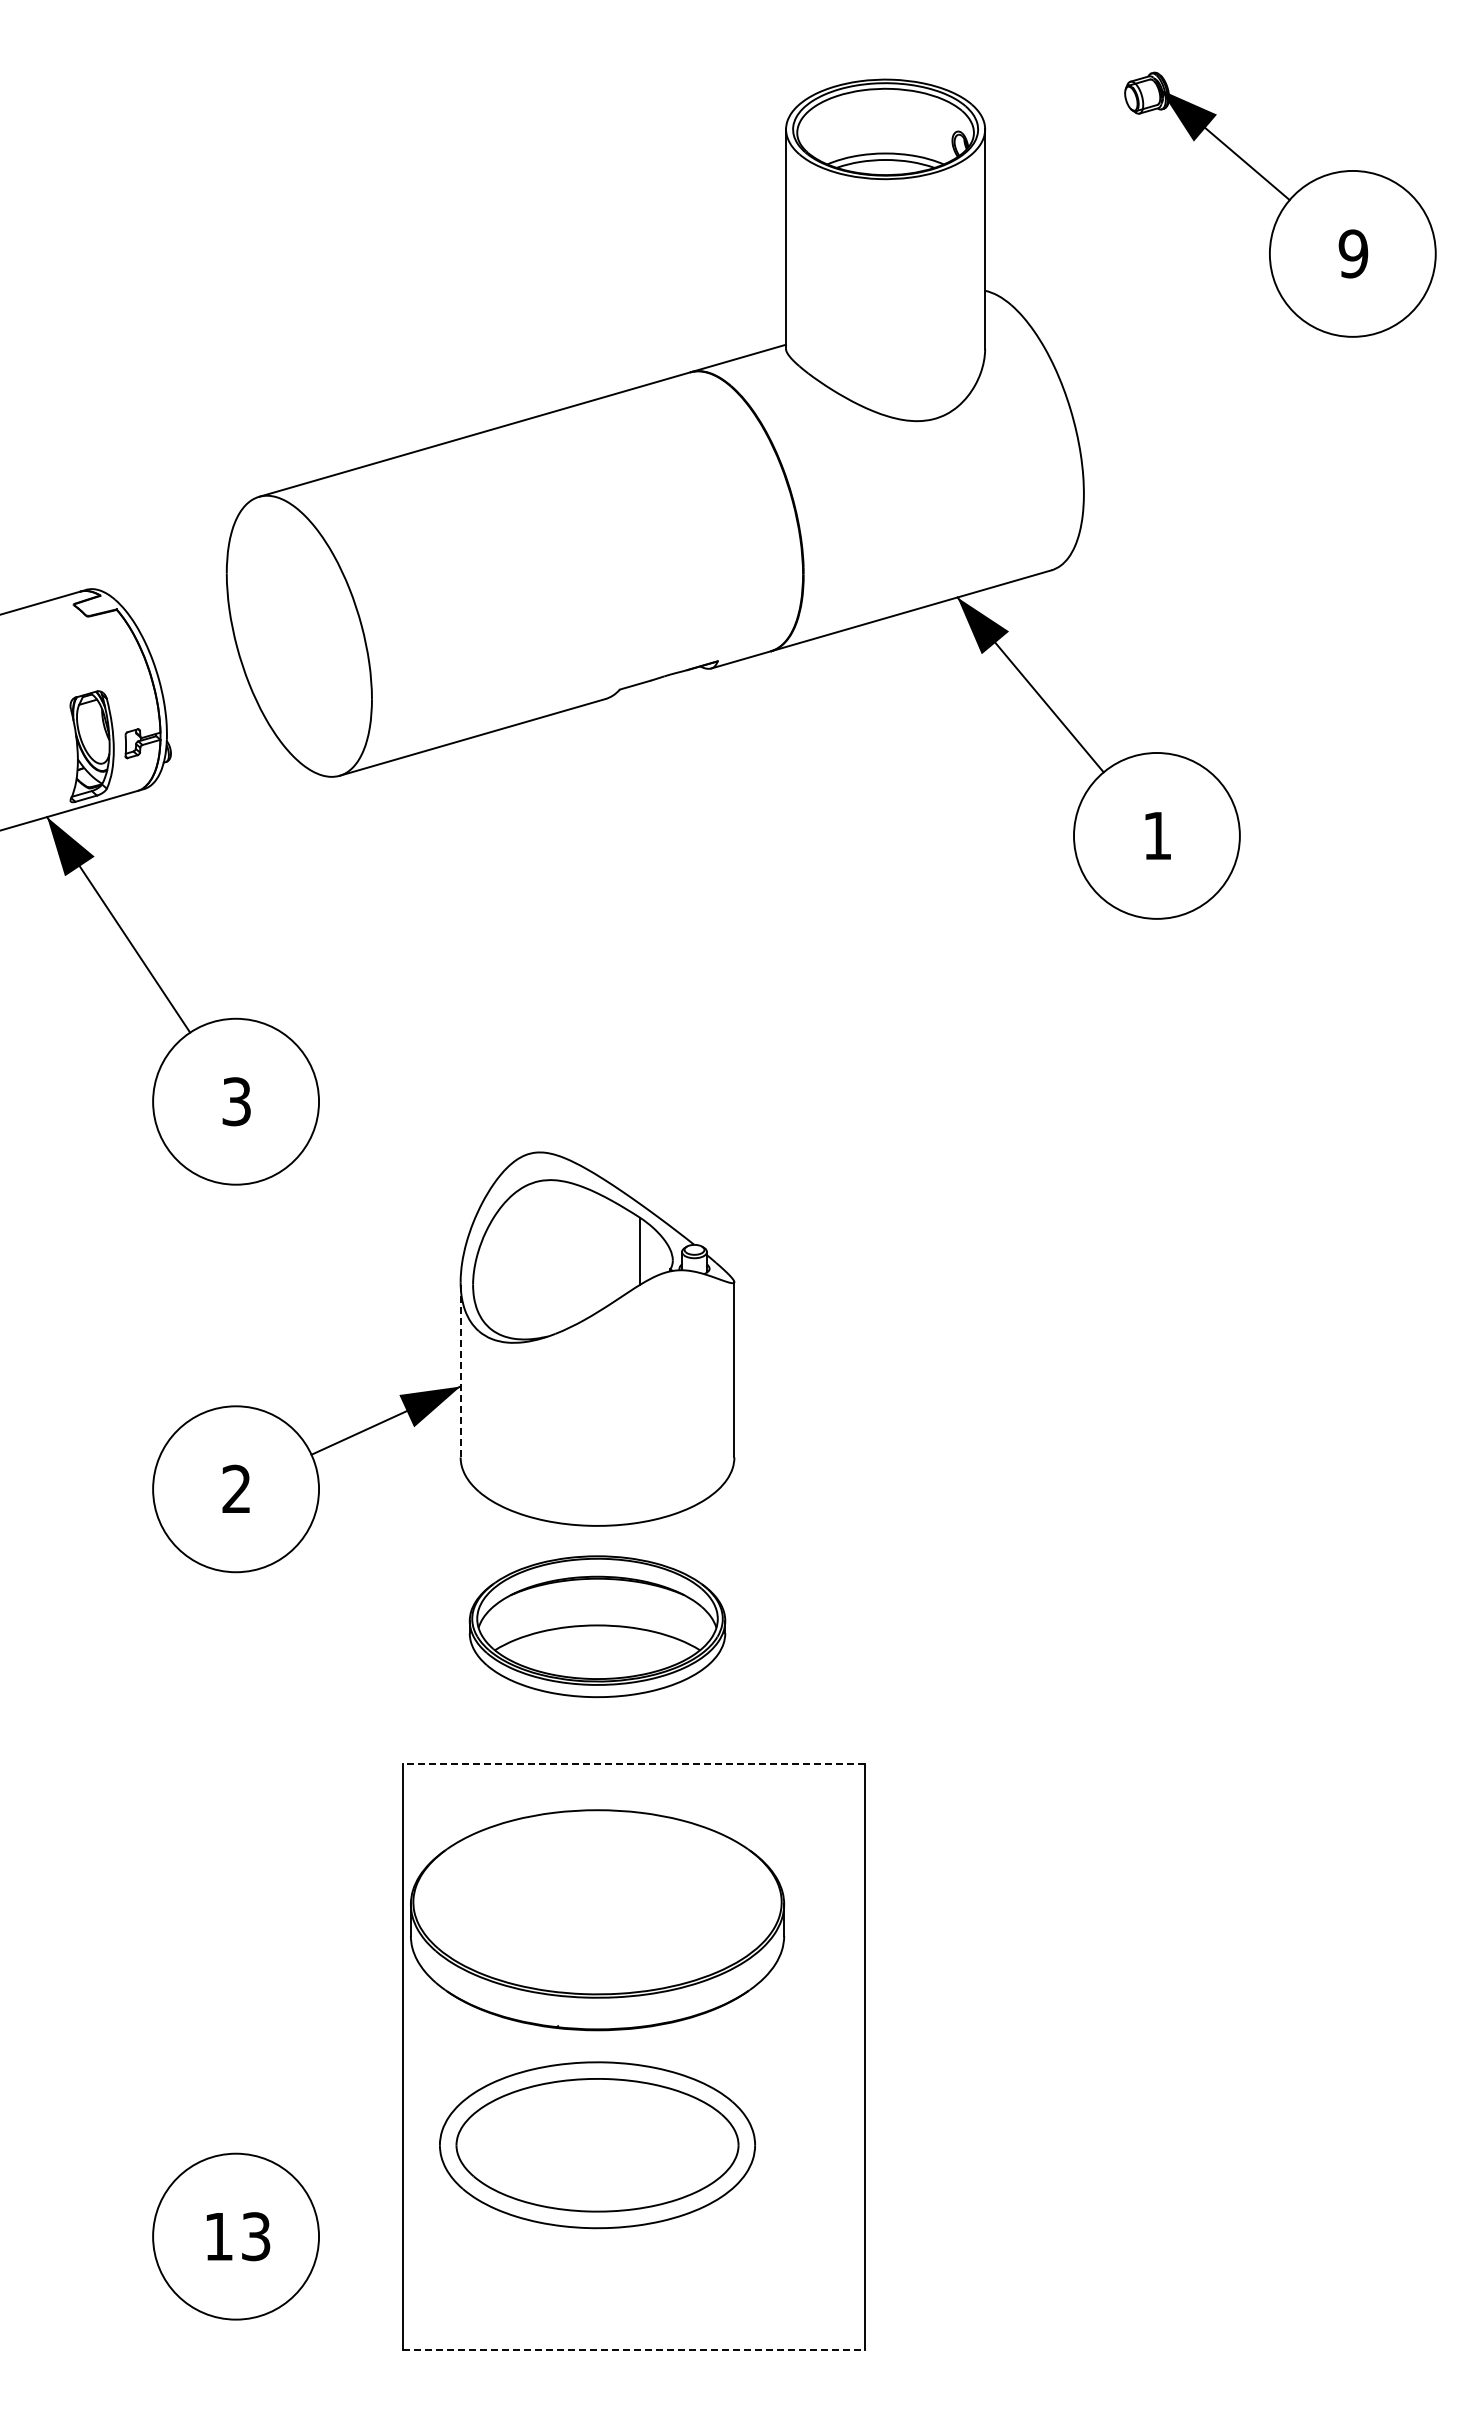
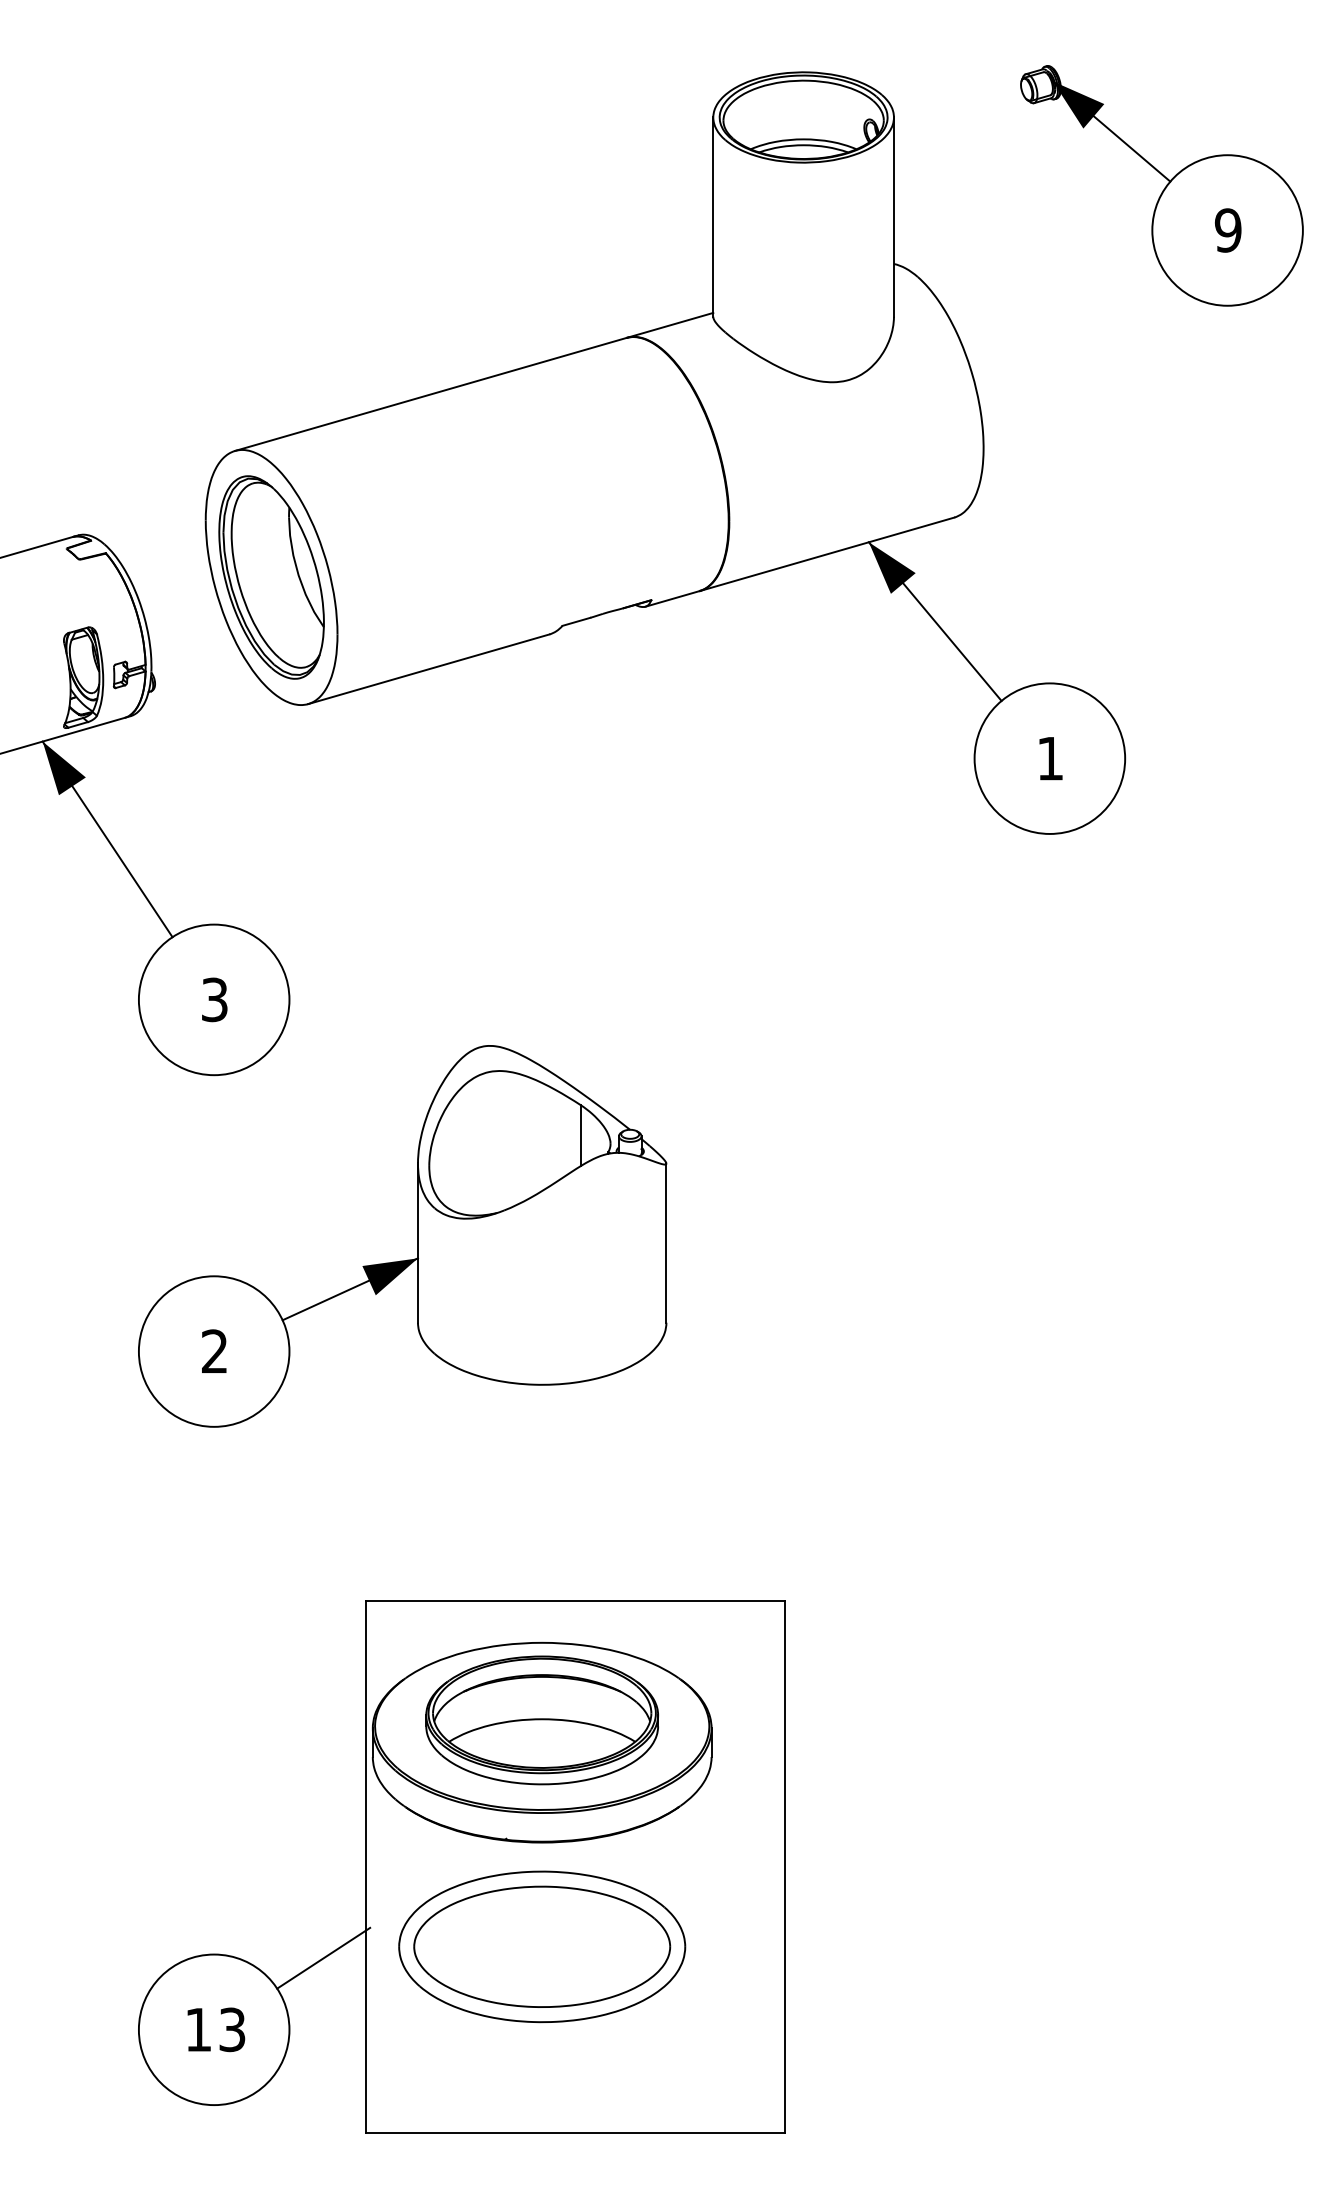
part: (298, 635) -> (270, 576), added
line: (460, 1369) -> (417, 1242), dashed -> solid
part: (597, 1626) -> (542, 1720), moved
line: (633, 1764) -> (574, 1601), dashed -> solid
line: (356, 2157) -> (323, 1957), added
line: (634, 2350) -> (575, 2133), dashed -> solid

